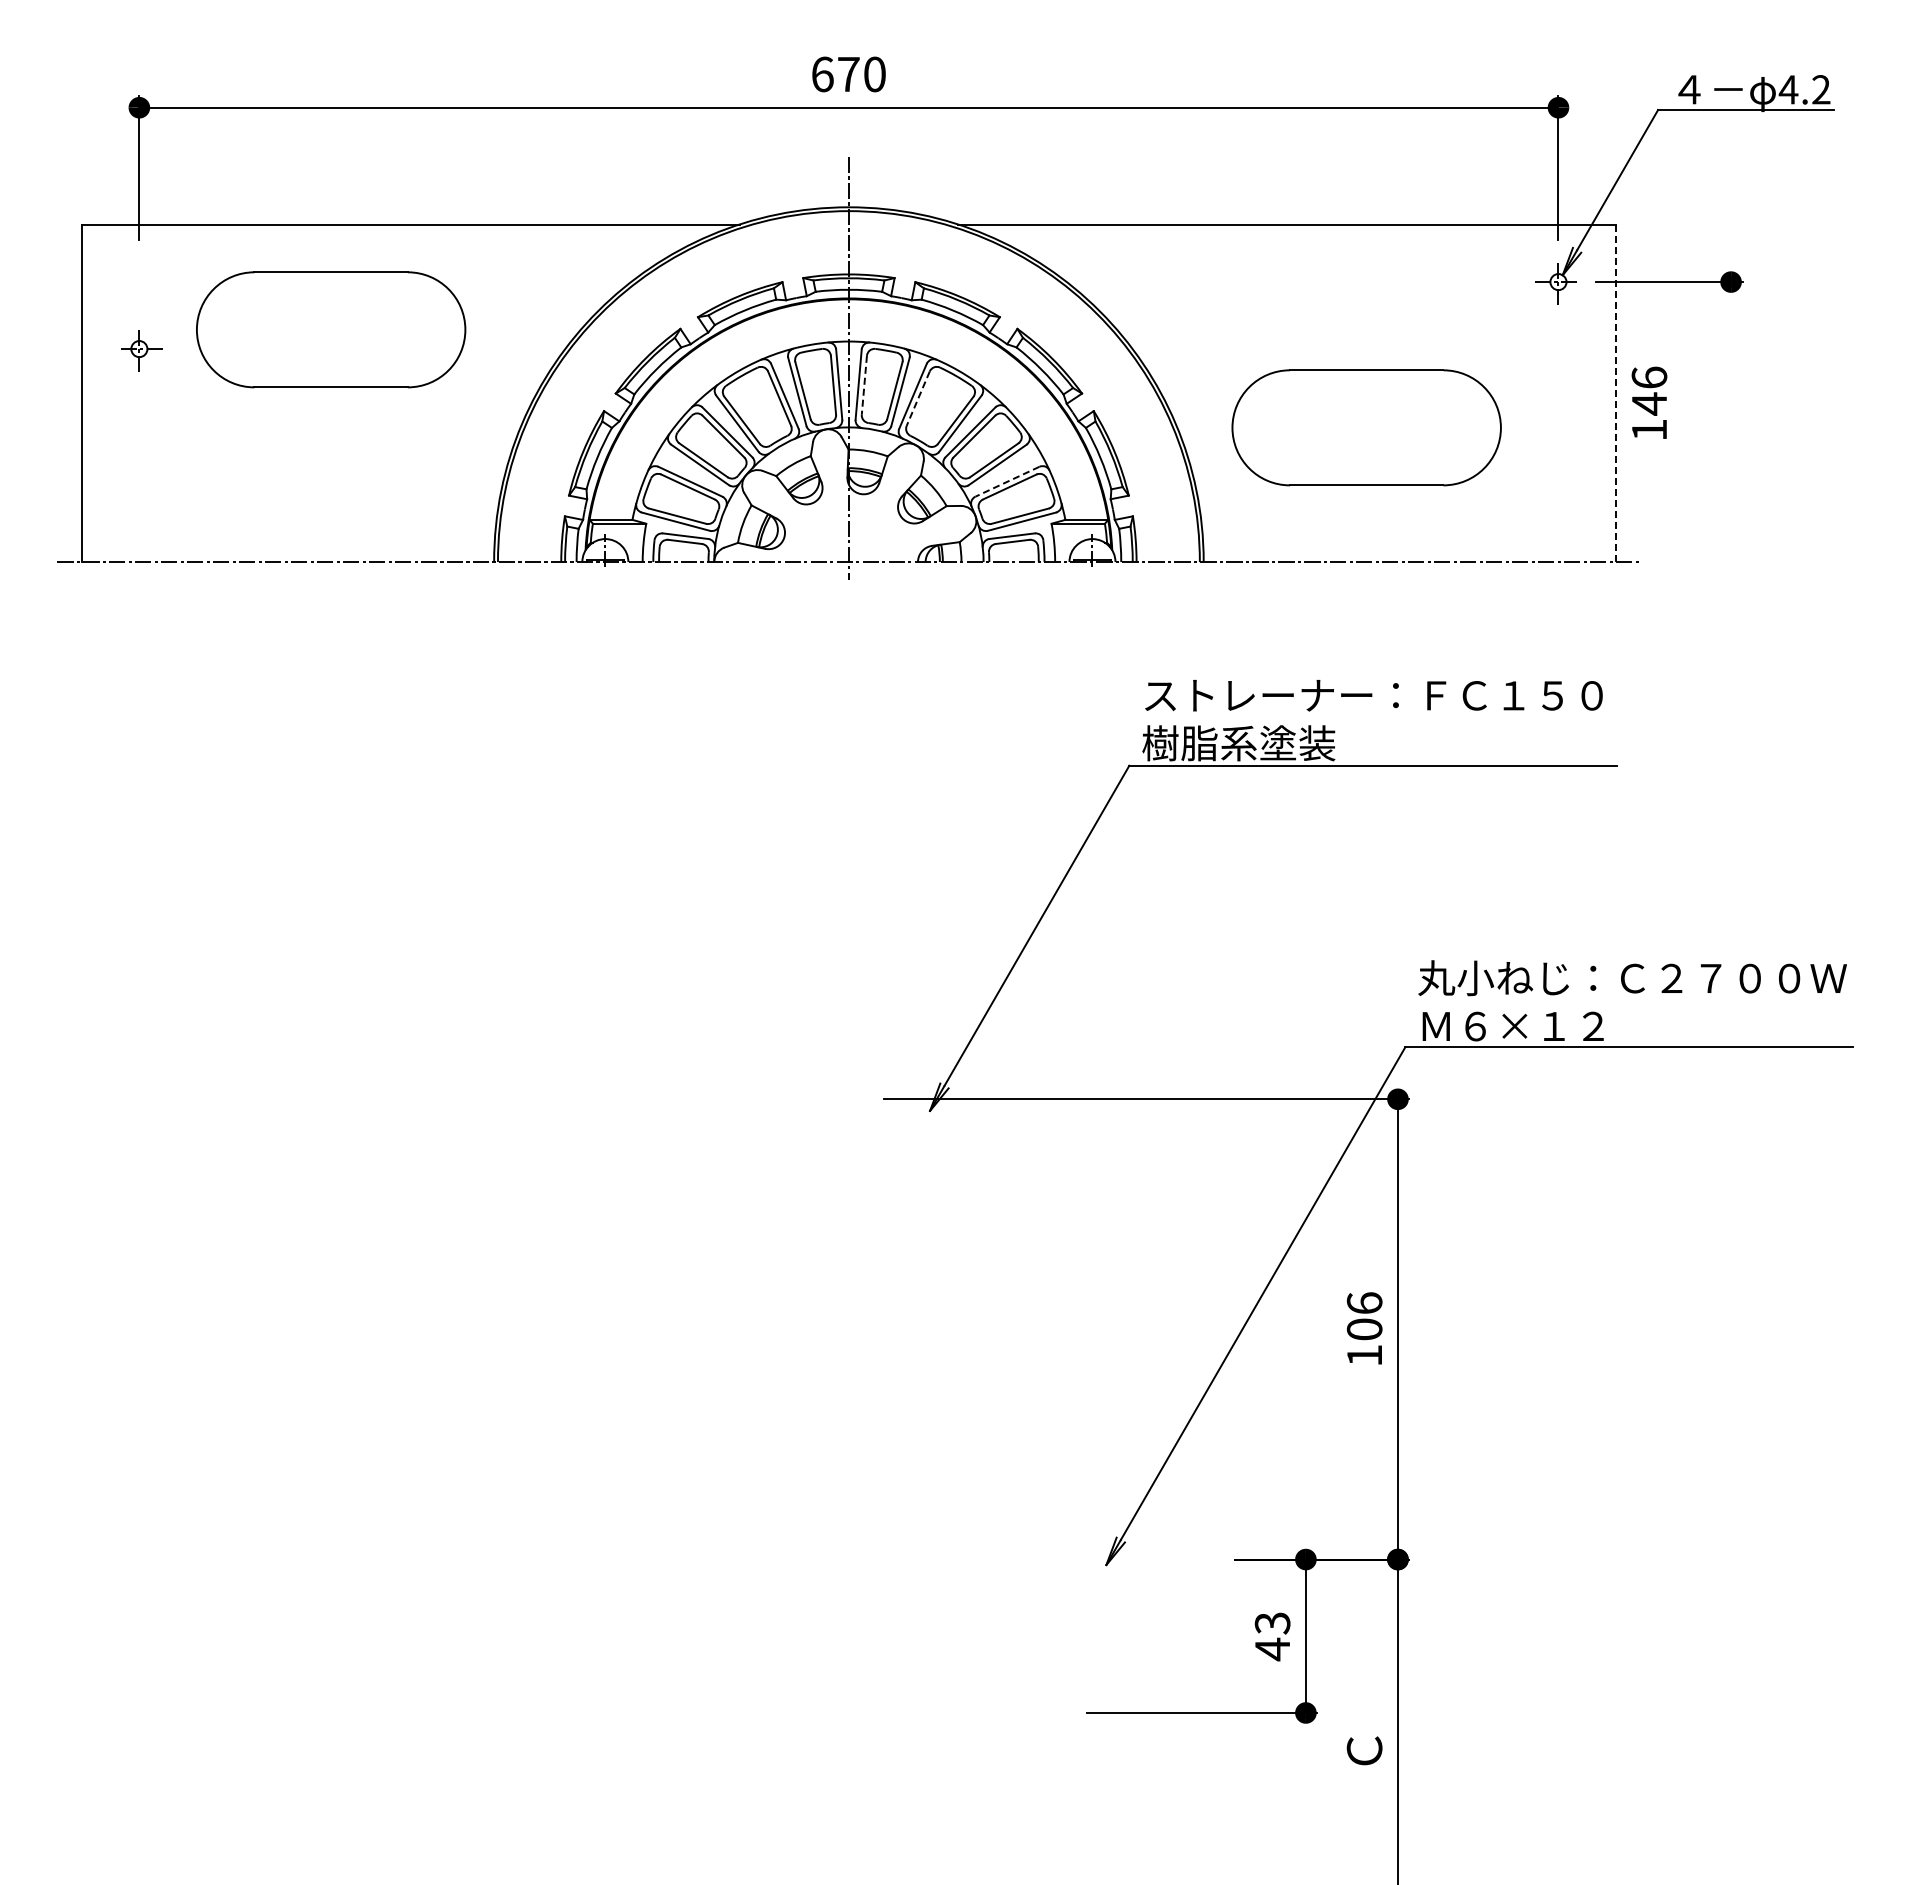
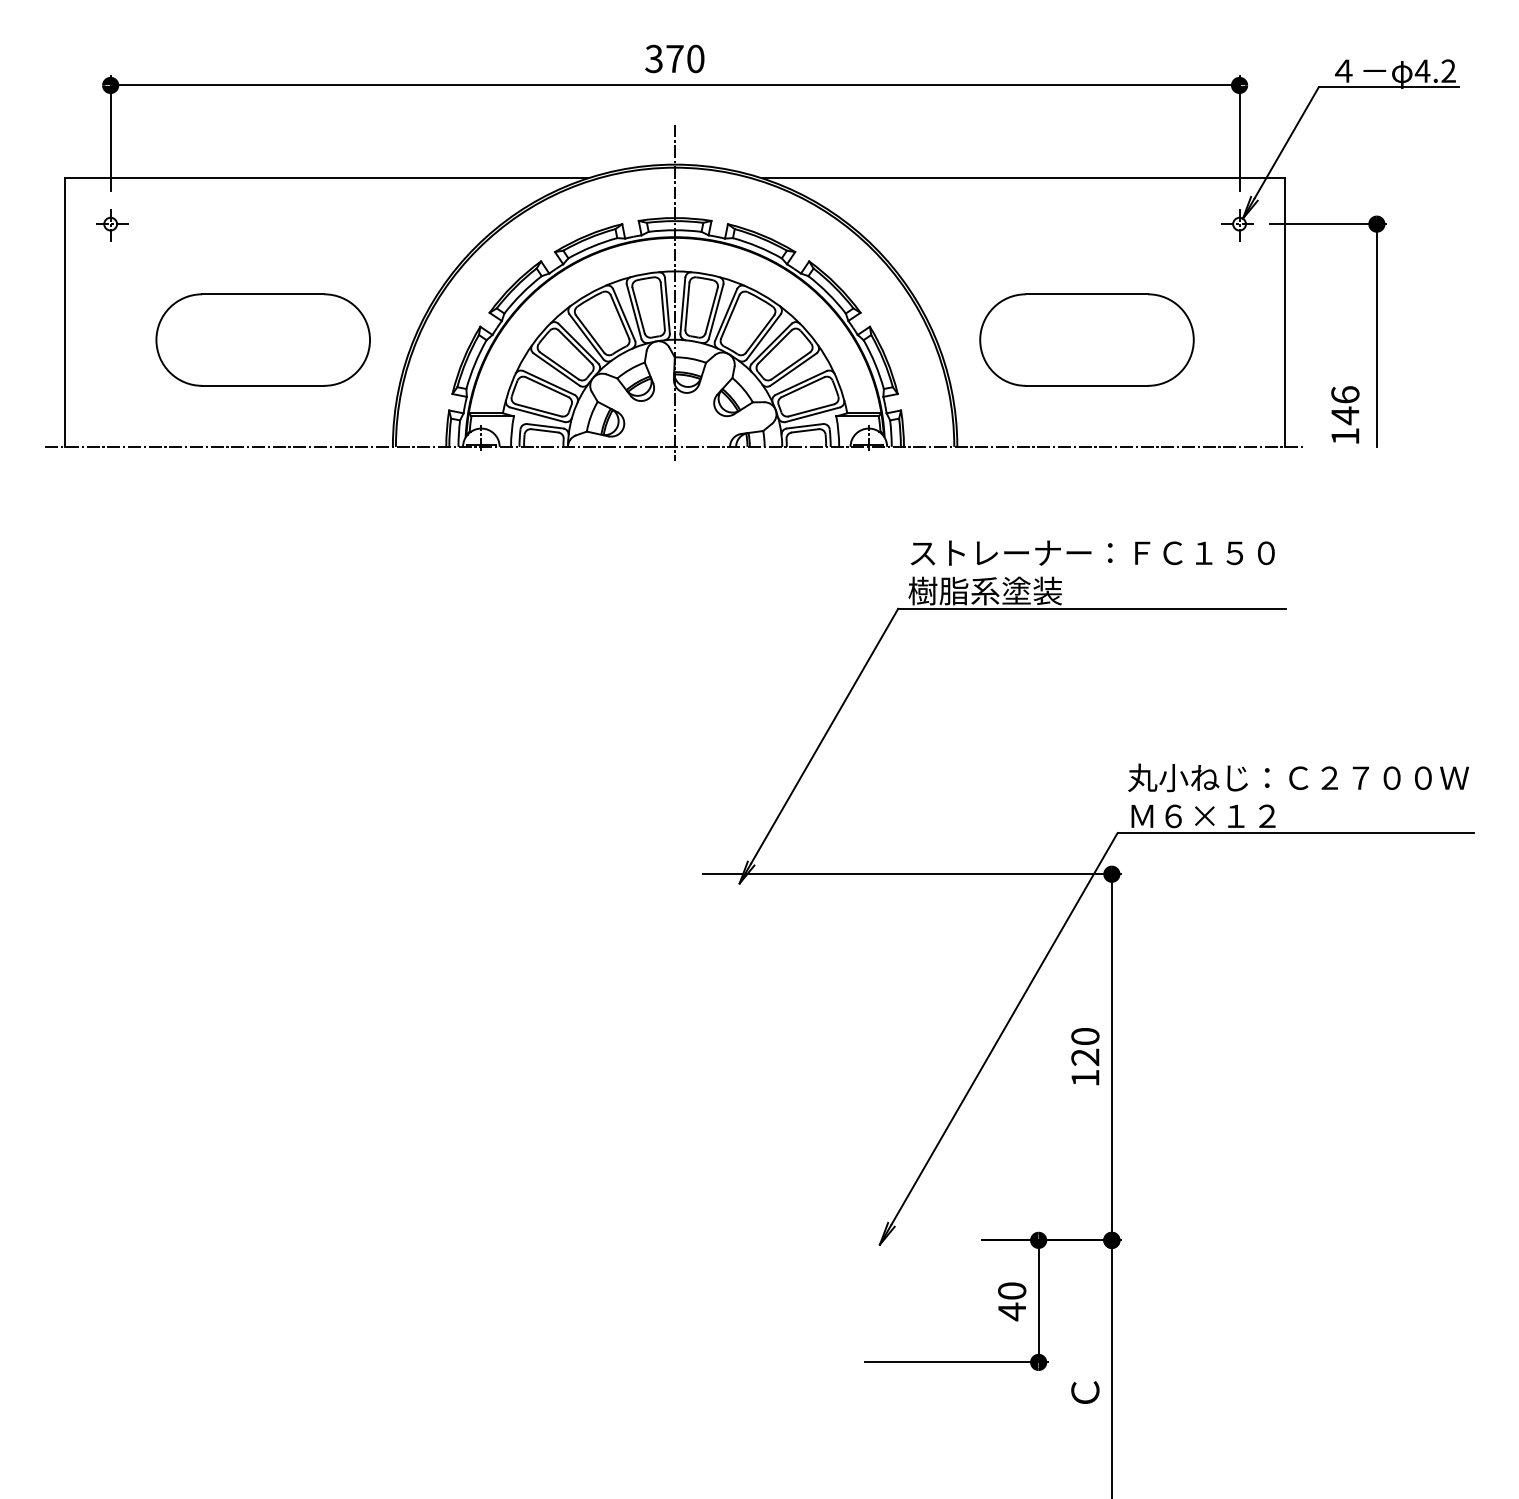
text: (822, 74) -> (654, 59), 670 -> 370
part: (331, 329) -> (263, 339), moved
part: (141, 350) -> (112, 225), moved
line: (864, 385) -> (687, 306), dashed -> solid
line: (1616, 393) -> (1285, 312), dashed -> solid
line: (918, 398) -> (730, 316), dashed -> solid
text: (1649, 402) -> (1345, 414), moved
line: (1731, 422) -> (1377, 335), added
line: (1006, 481) -> (800, 382), dashed -> solid
text: (1364, 1316) -> (1085, 1047), 106 -> 120
text: (1272, 1623) -> (1012, 1291), 43 -> 40

